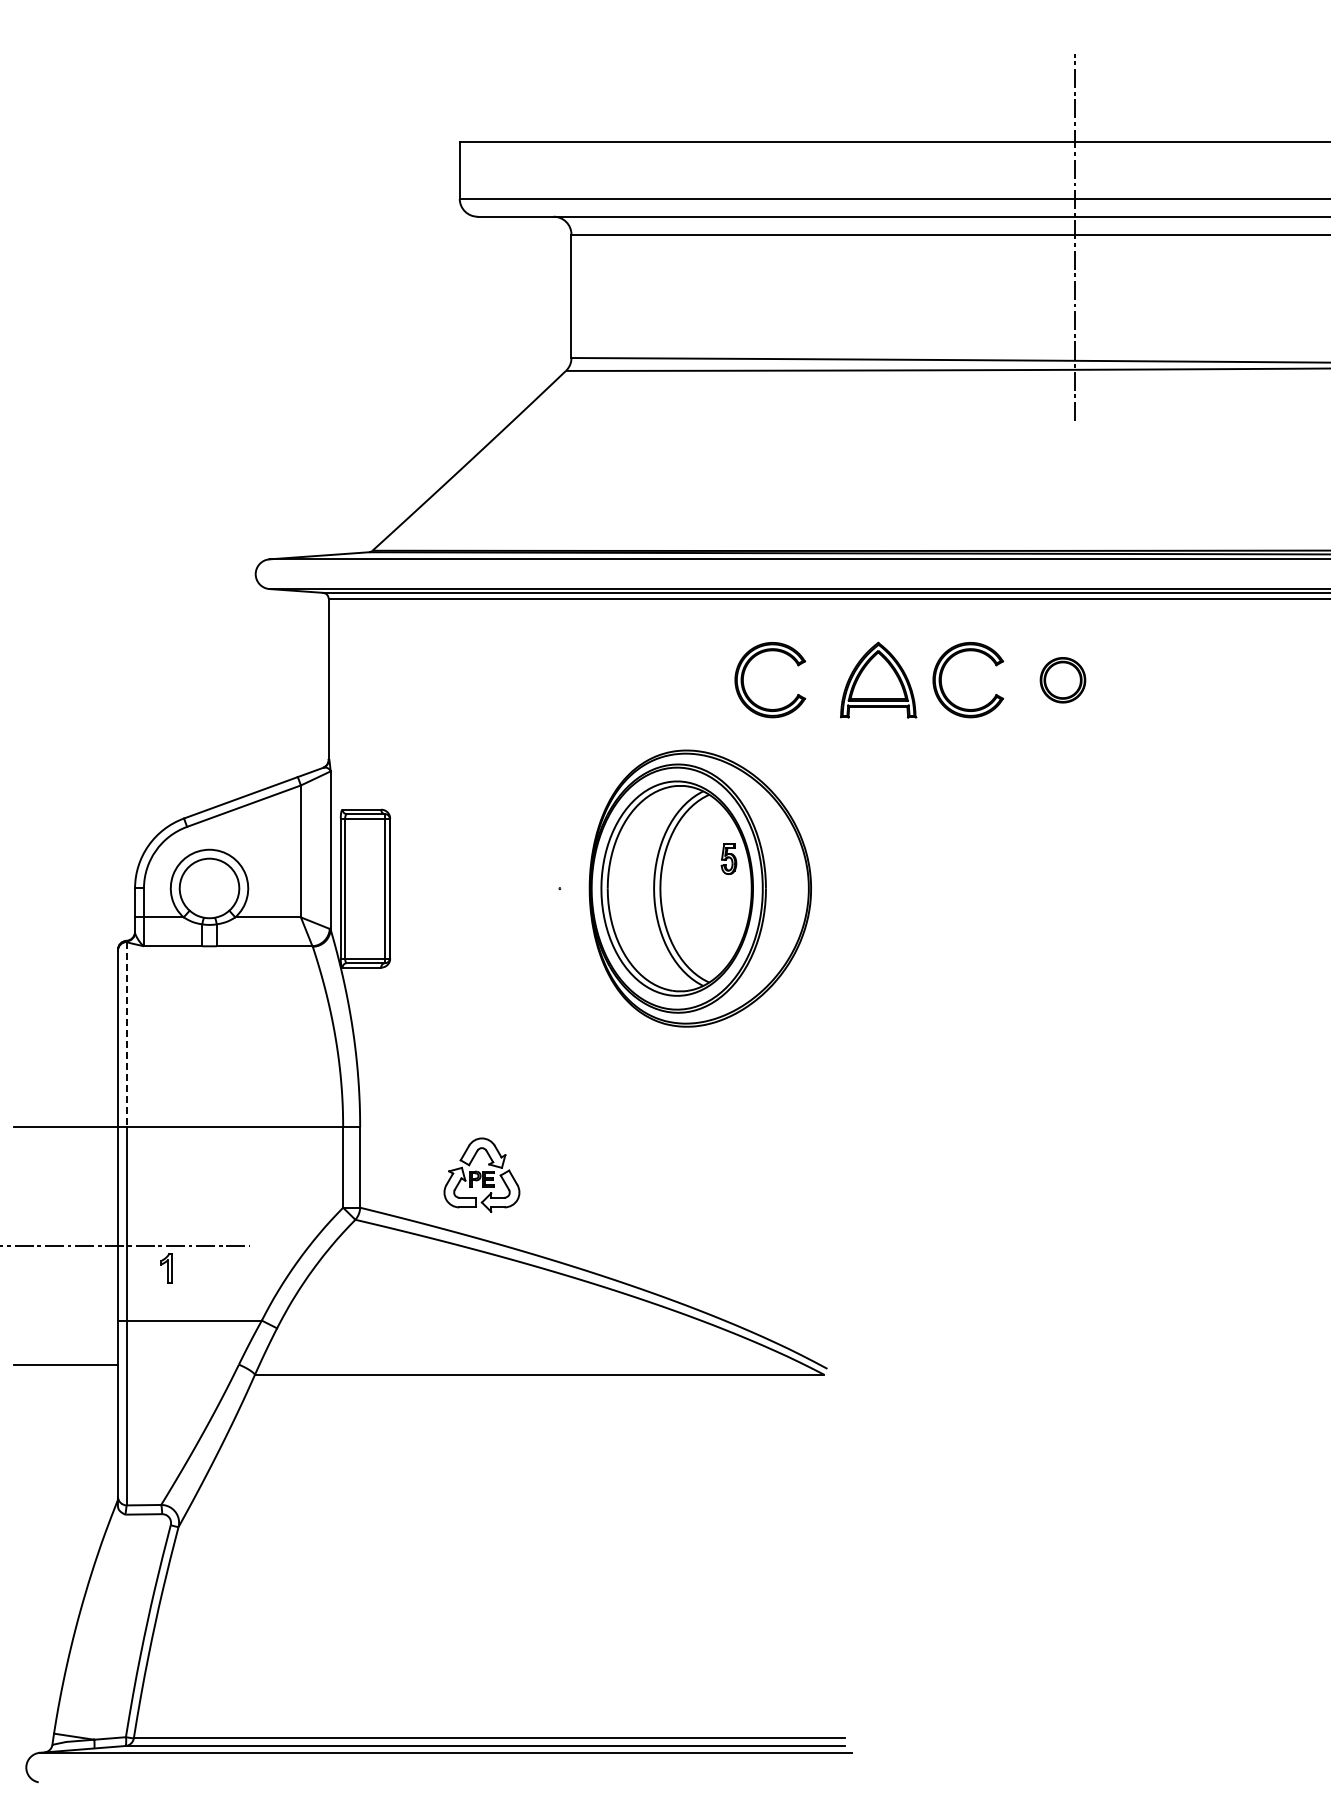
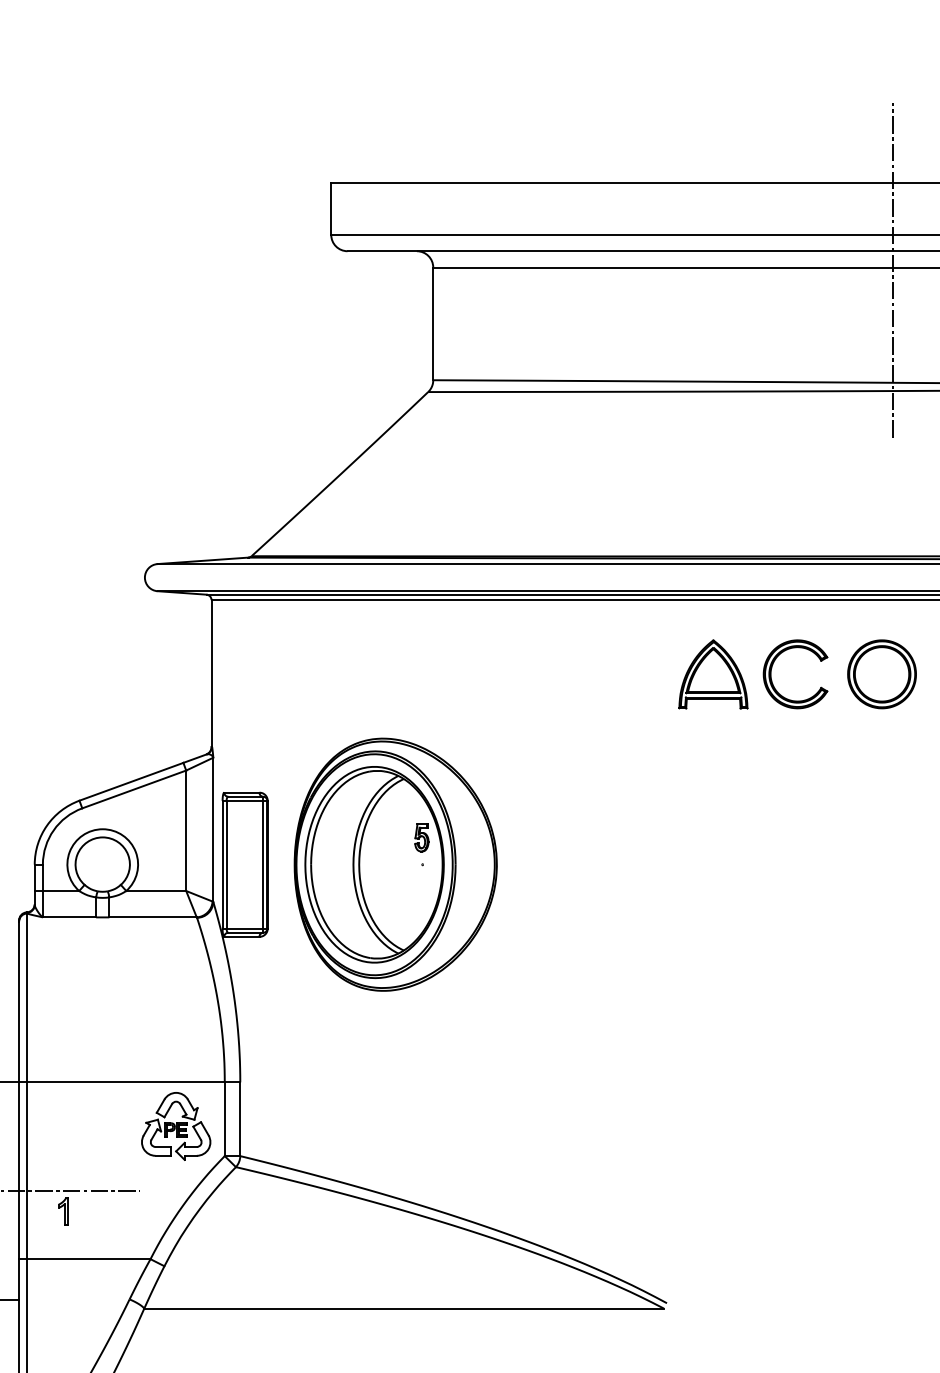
part: (1062, 680) -> (881, 674), size x1.67
part: (744, 684) -> (591, 678), removed
part: (699, 888) -> (394, 864), moved
line: (126, 1035) -> (26, 998), dashed -> solid
part: (481, 1174) -> (175, 1125), moved

